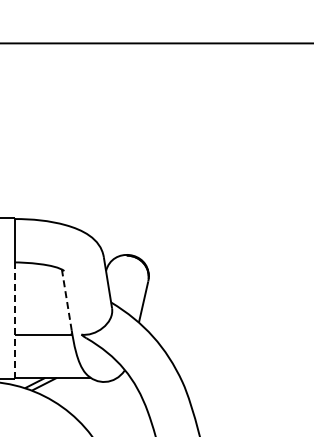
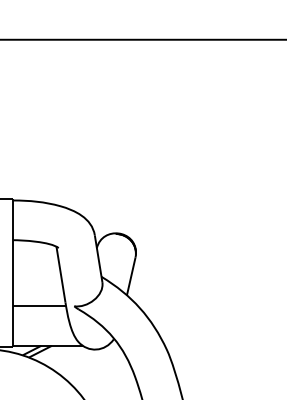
line: (66, 300) -> (60, 275), dashed -> solid
line: (14, 321) -> (13, 294), dashed -> solid

